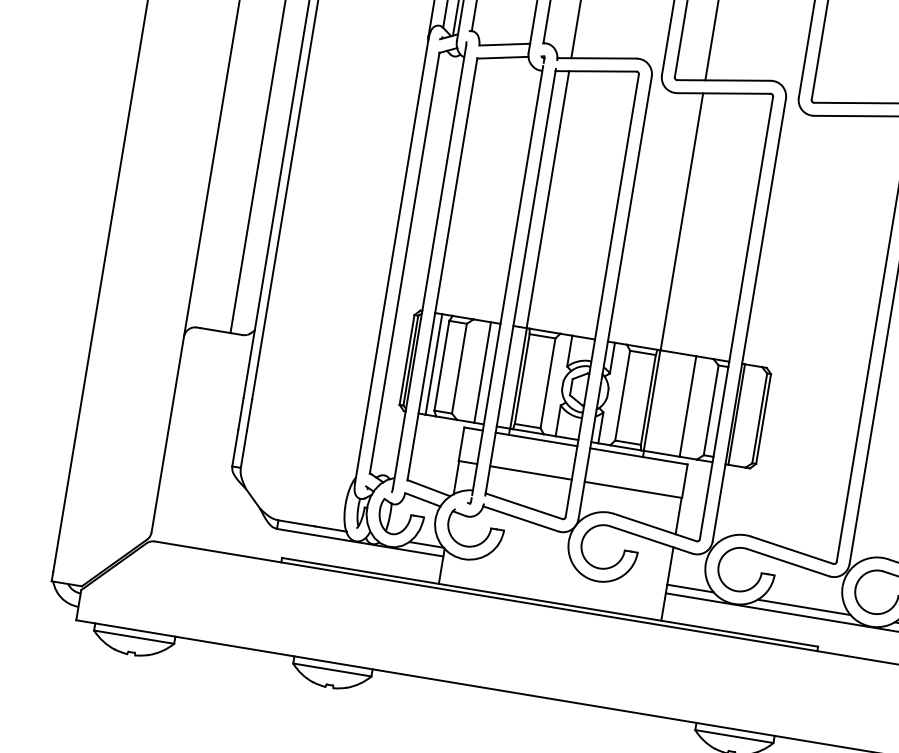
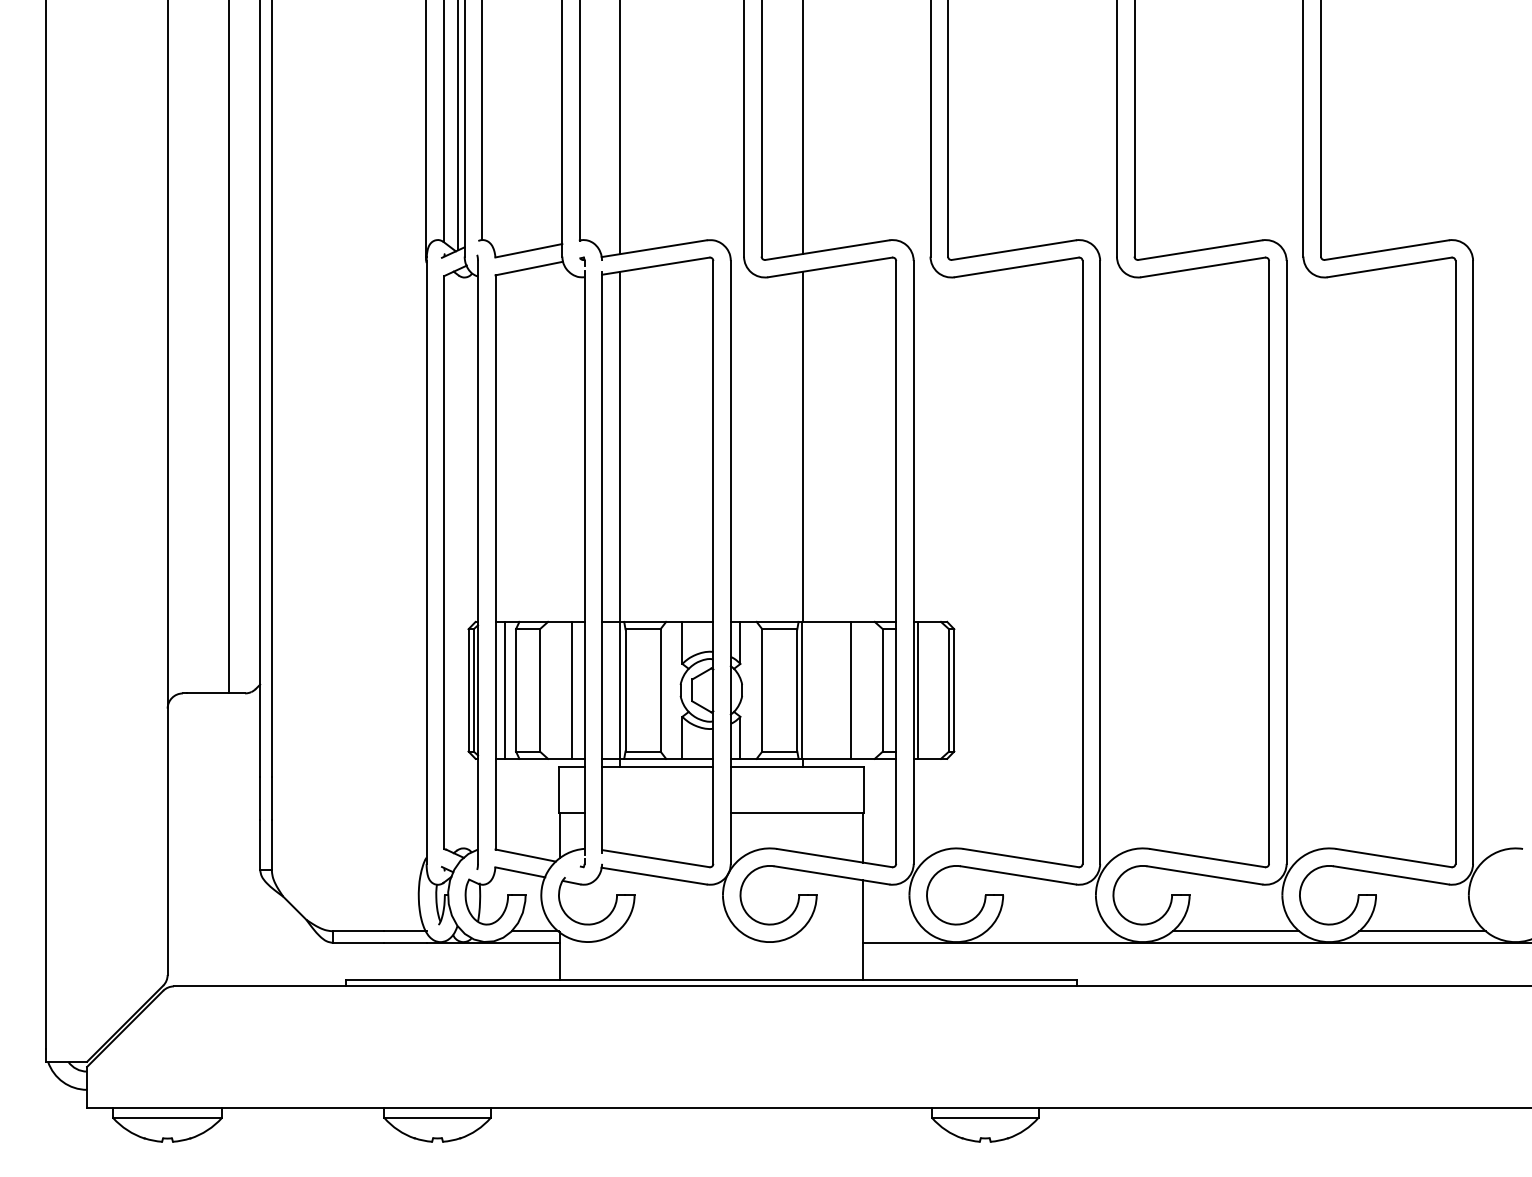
line: (530, 472) -> (657, 812), removed
line: (690, 588) -> (894, 931), removed
line: (804, 607) -> (1049, 931), removed

